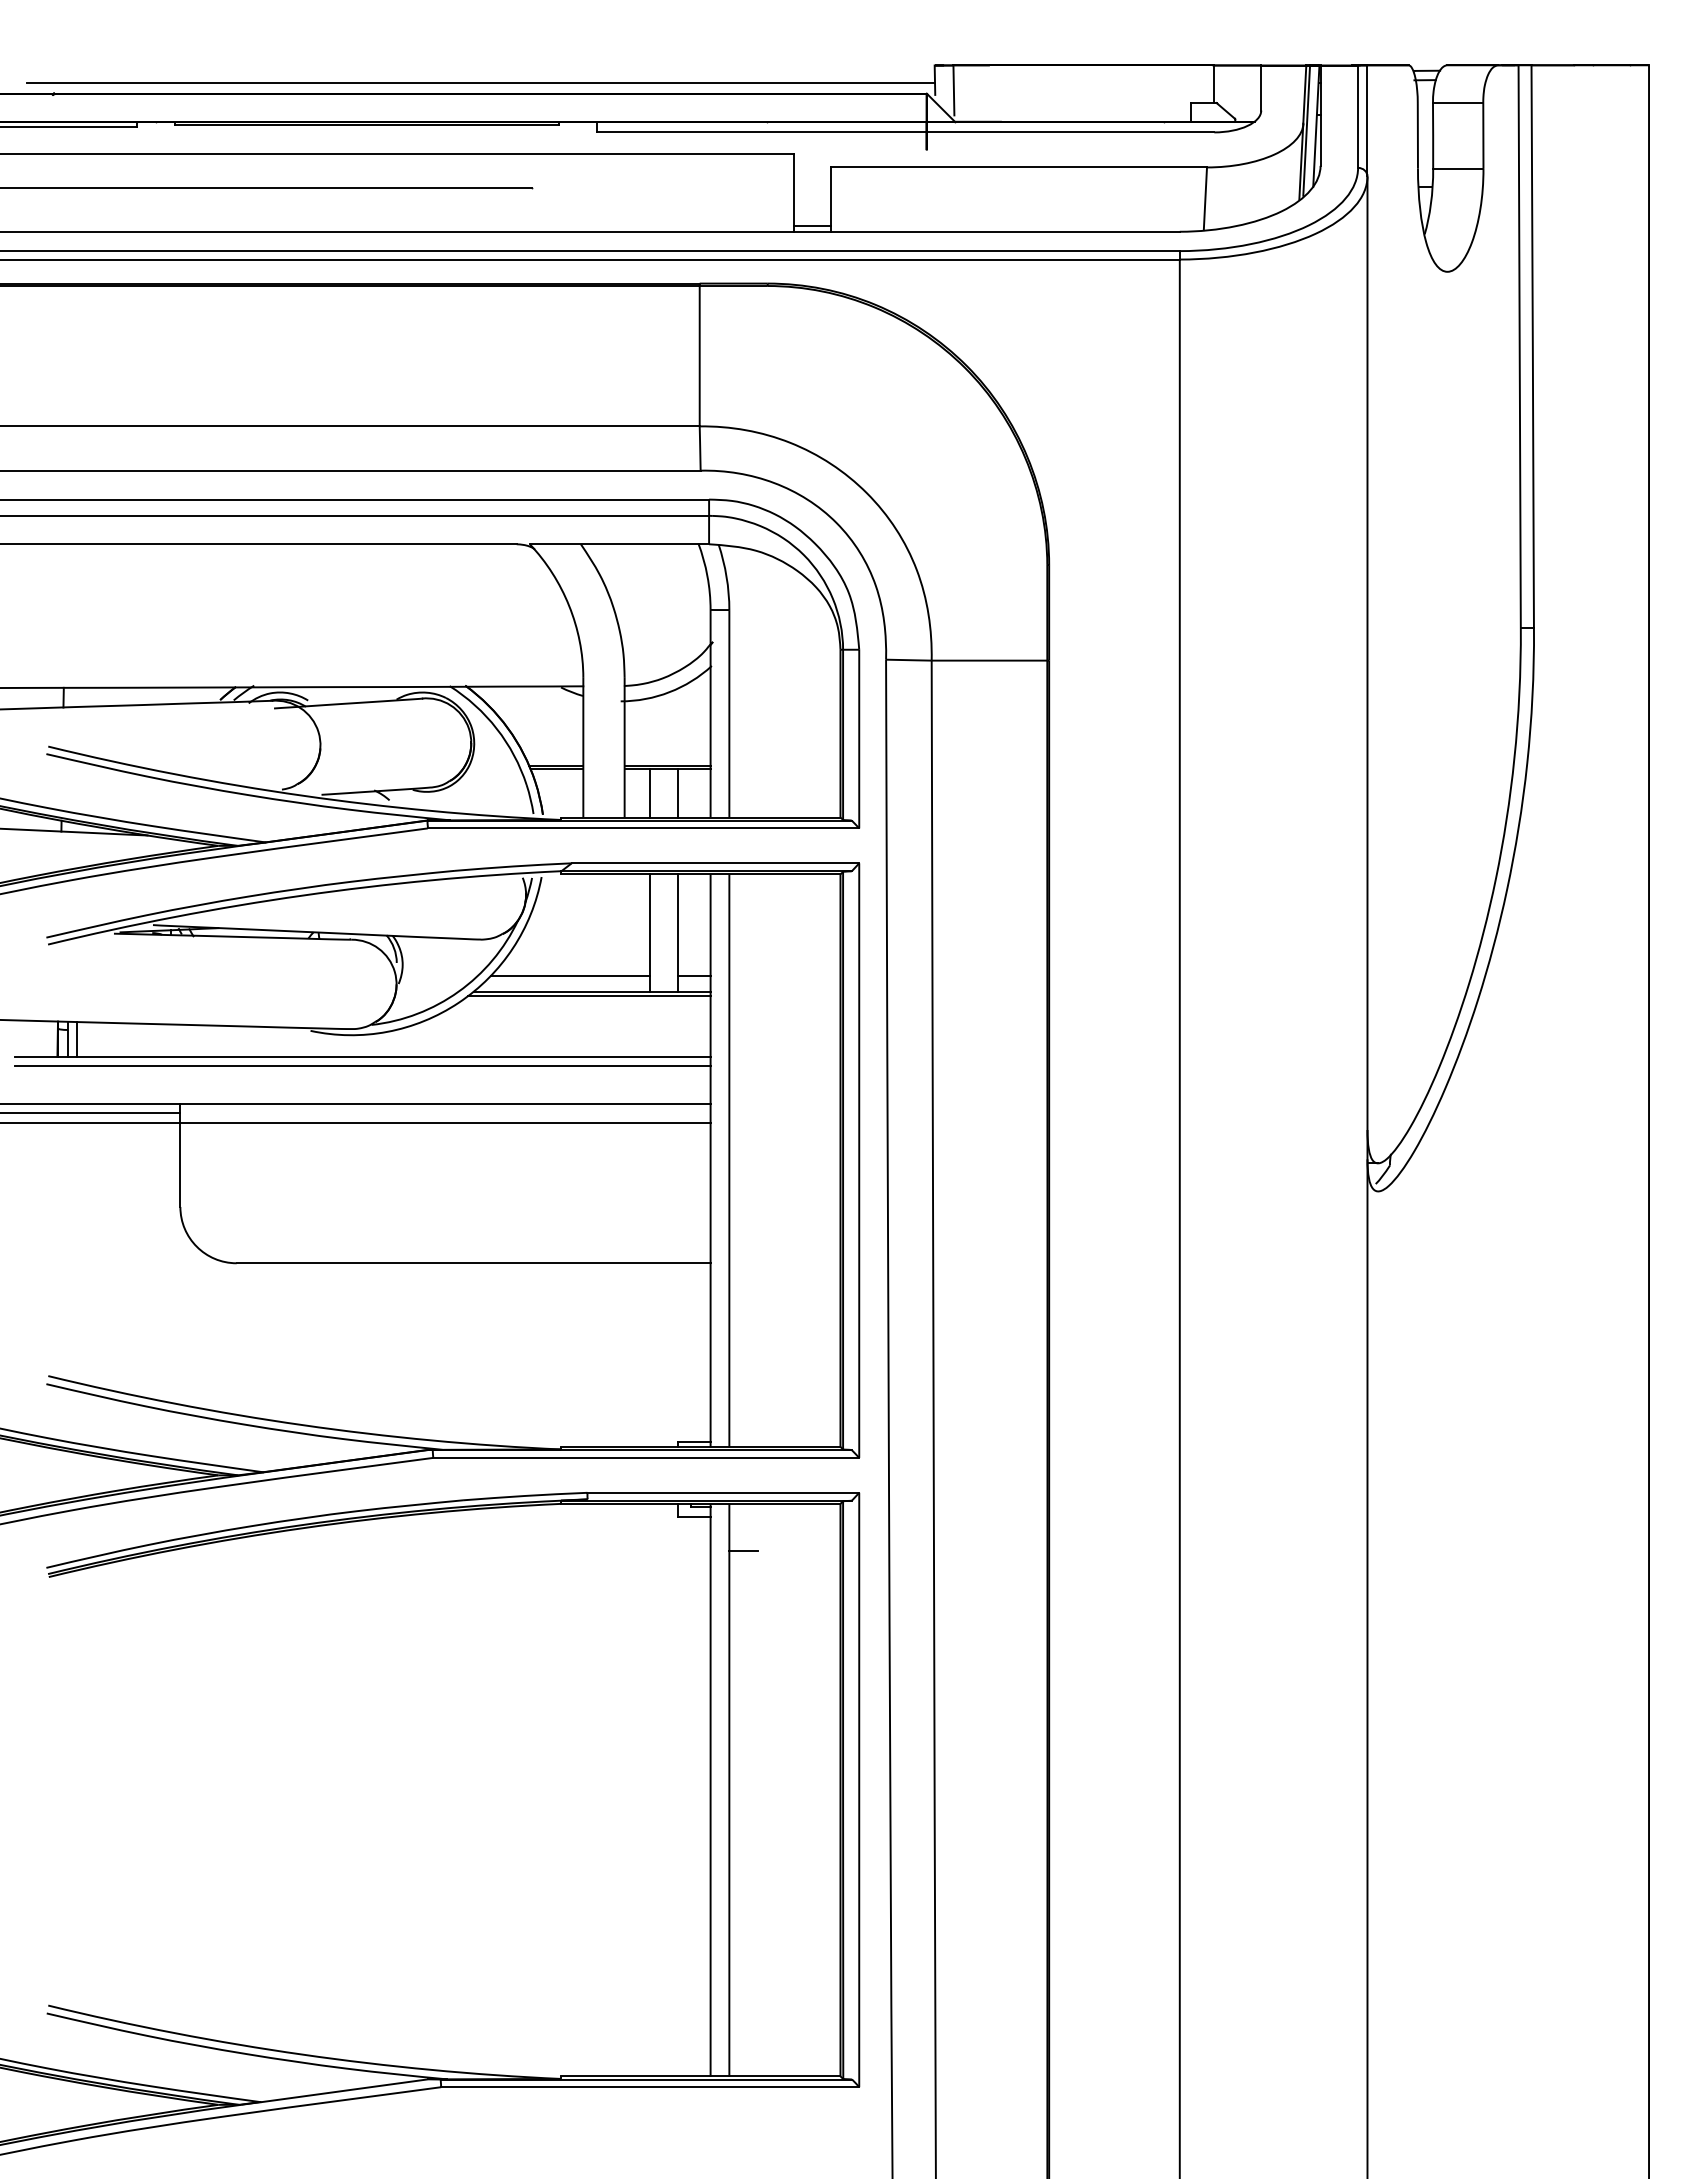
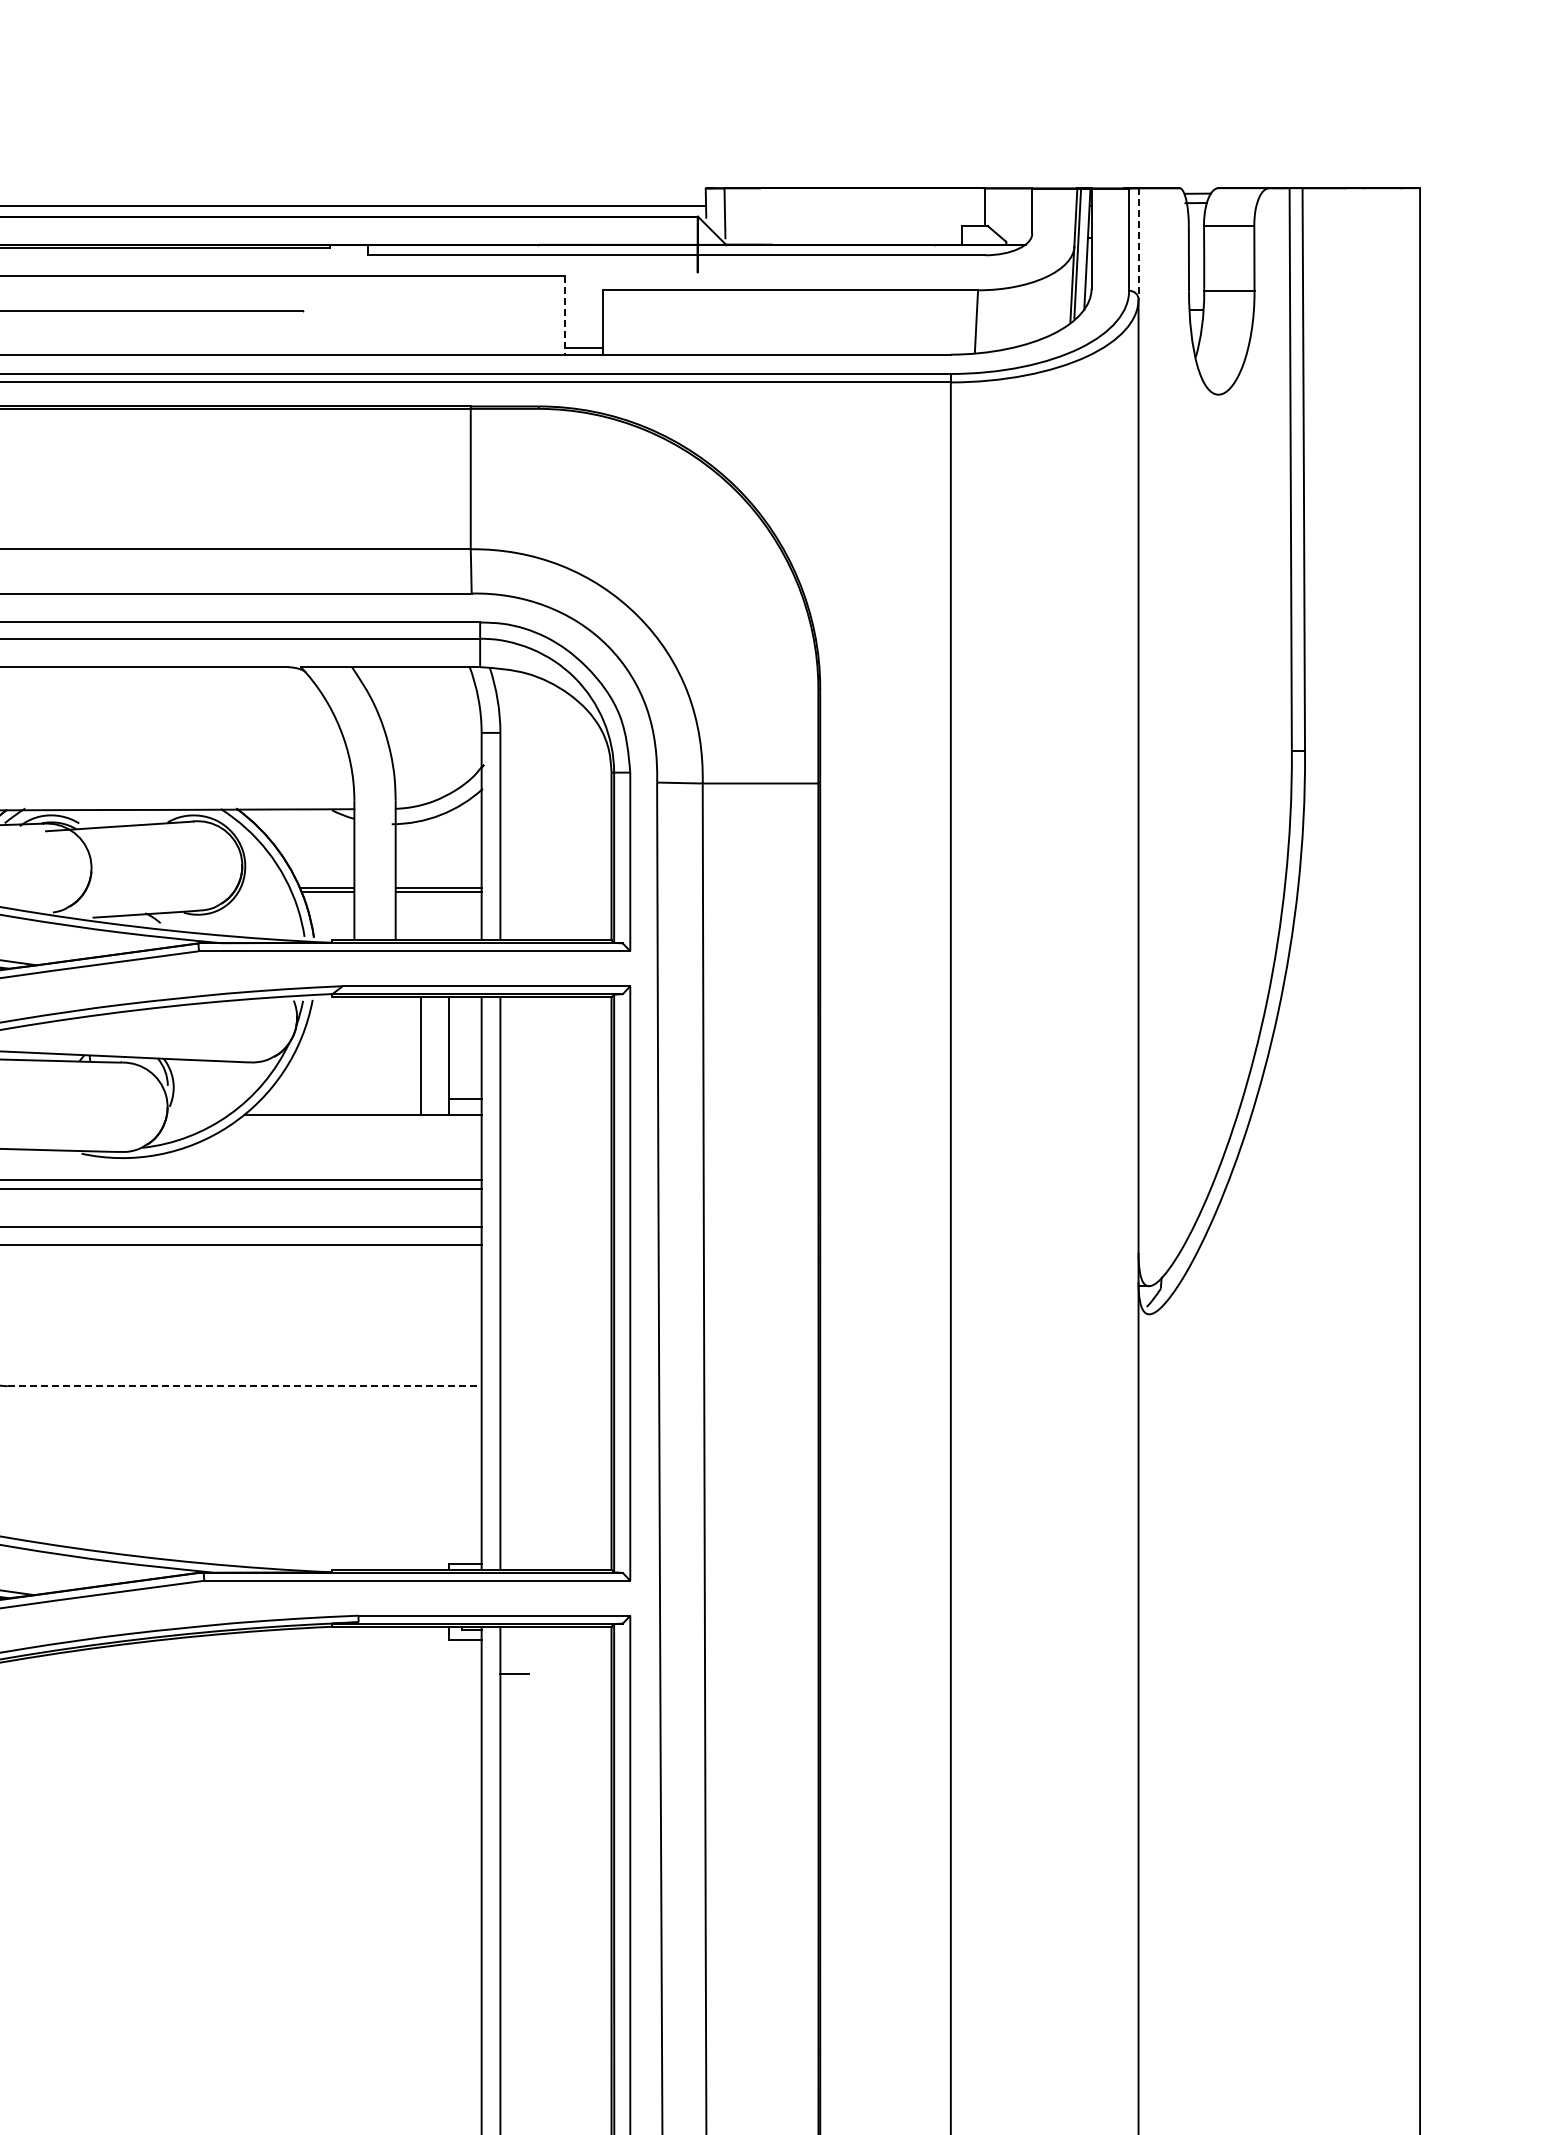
line: (1367, 121) -> (1138, 244), solid -> dashed
line: (793, 193) -> (564, 316), solid -> dashed
line: (649, 793) -> (420, 916), removed
line: (677, 793) -> (448, 916), removed
line: (570, 975) -> (341, 1098), removed
line: (589, 995) -> (360, 1118), removed
line: (473, 1263) -> (244, 1386), solid -> dashed

